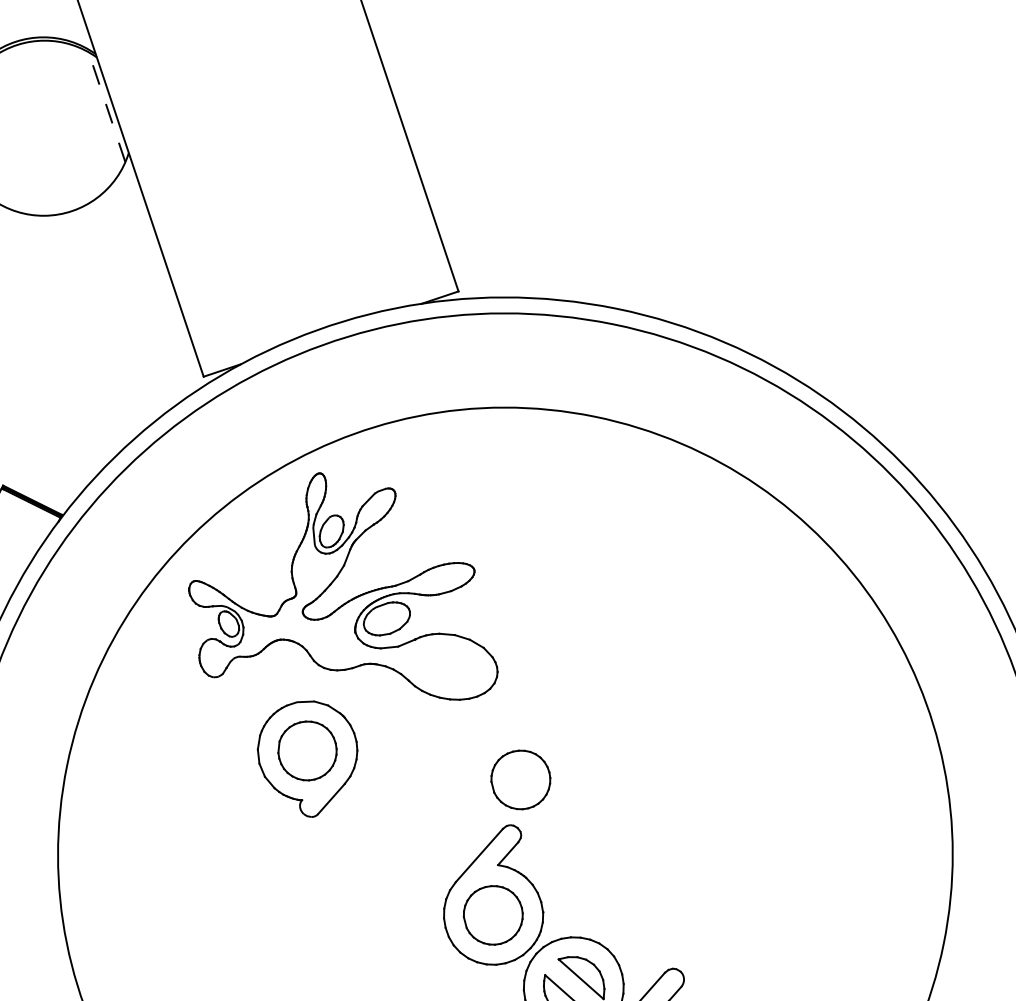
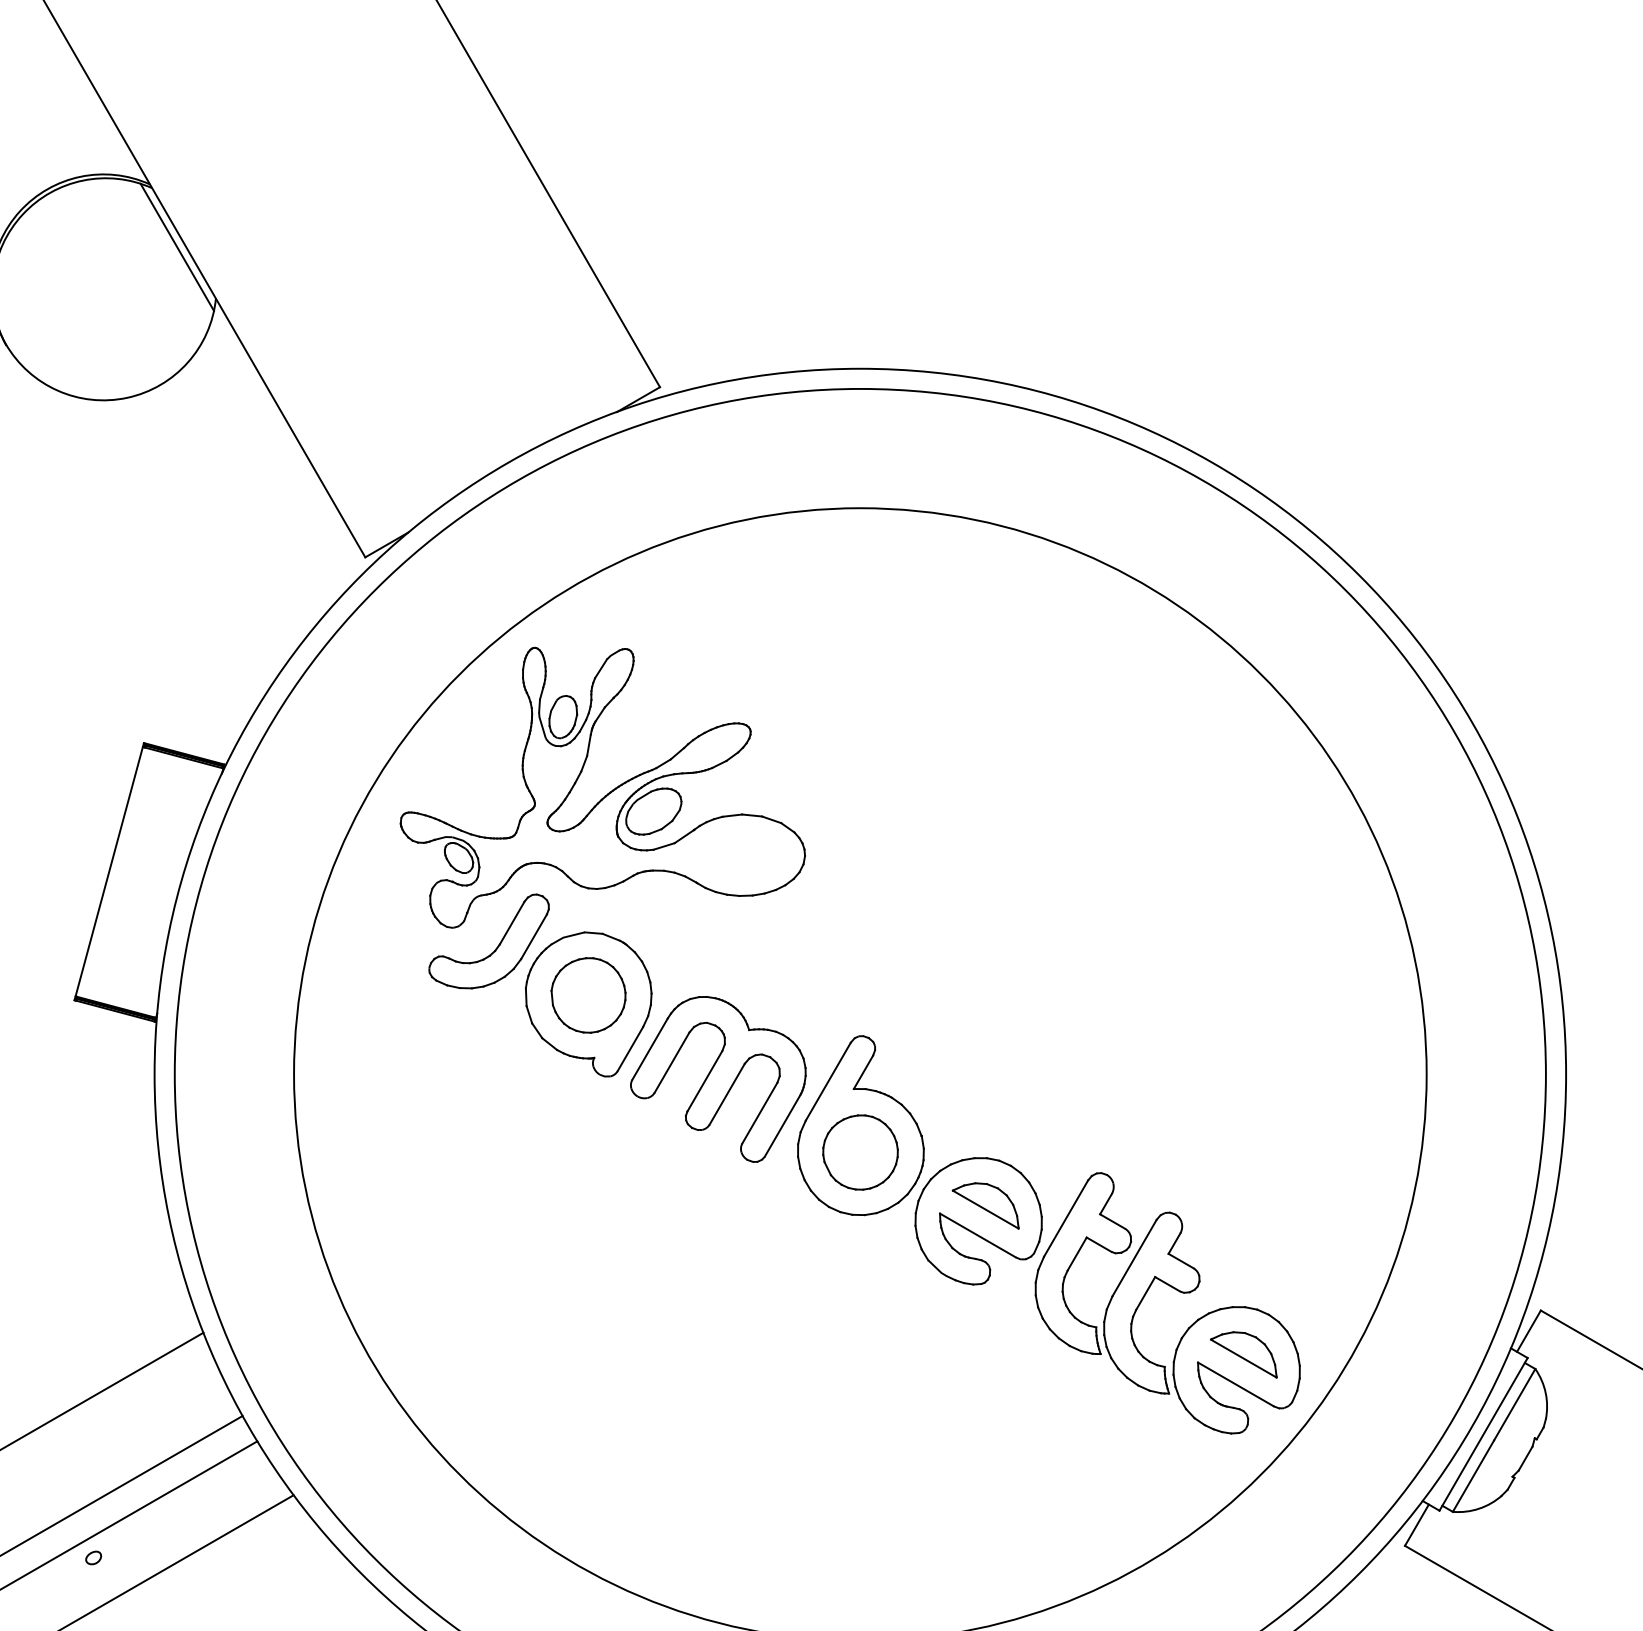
line: (107, 106) -> (177, 246), dashed -> solid
part: (244, 697) -> (497, 945), added
part: (520, 779) -> (860, 977), removed
part: (394, 836) -> (718, 1079), added

